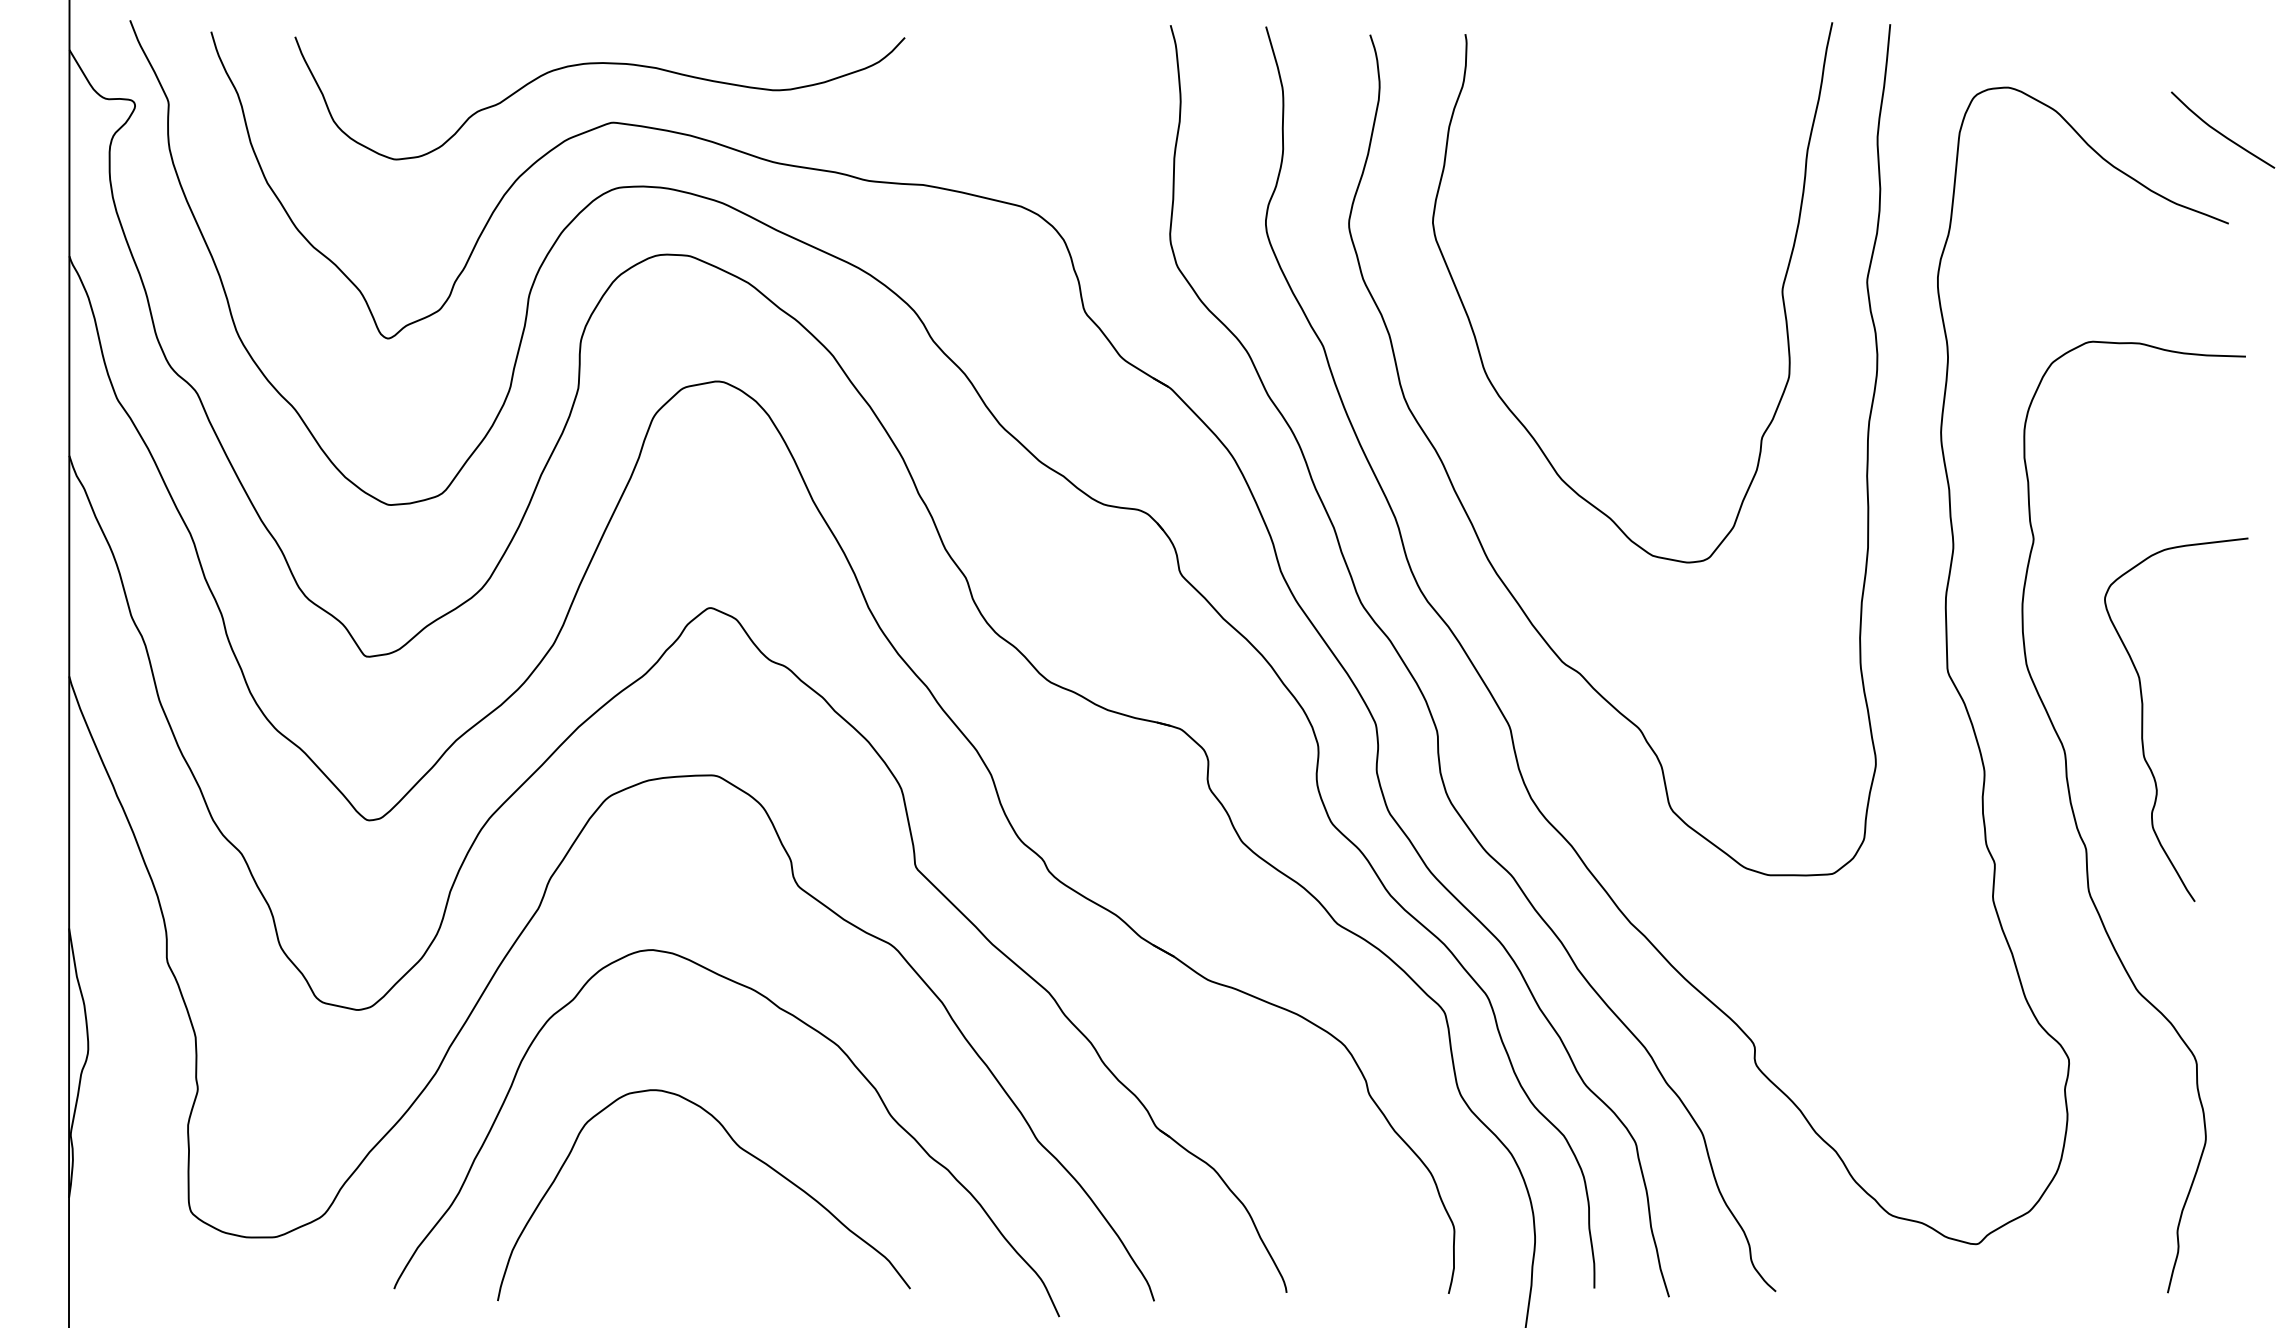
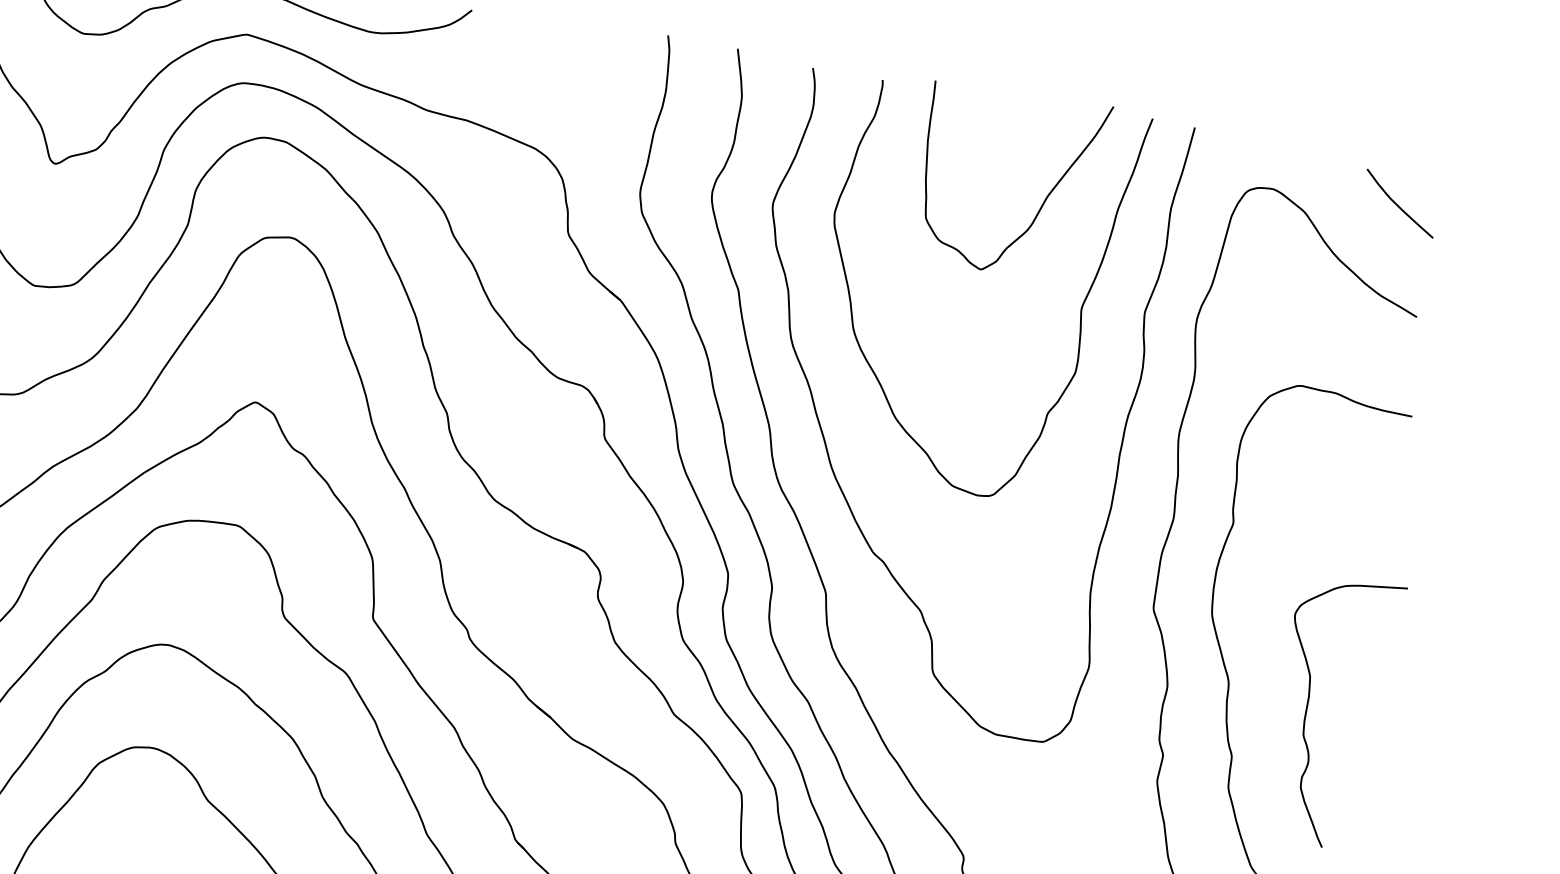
curve: (2222, 133) -> (1399, 206), moved
curve: (1707, 156) -> (1044, 200), added
curve: (2143, 719) -> (1307, 707), moved

